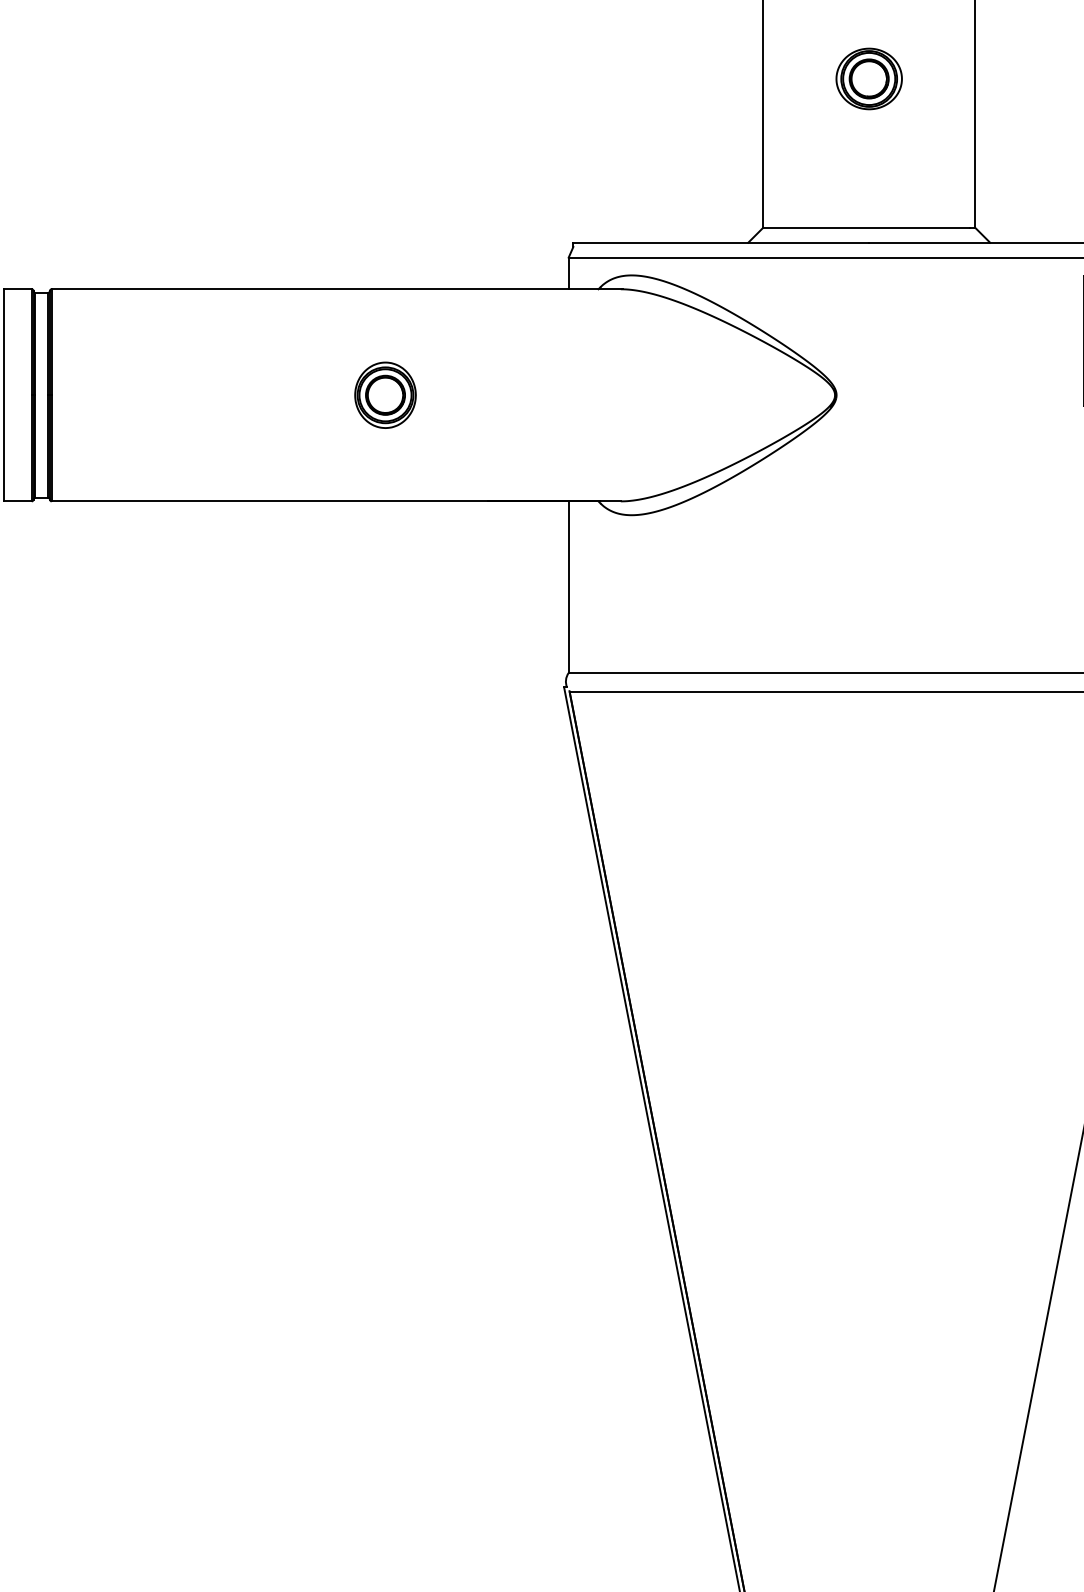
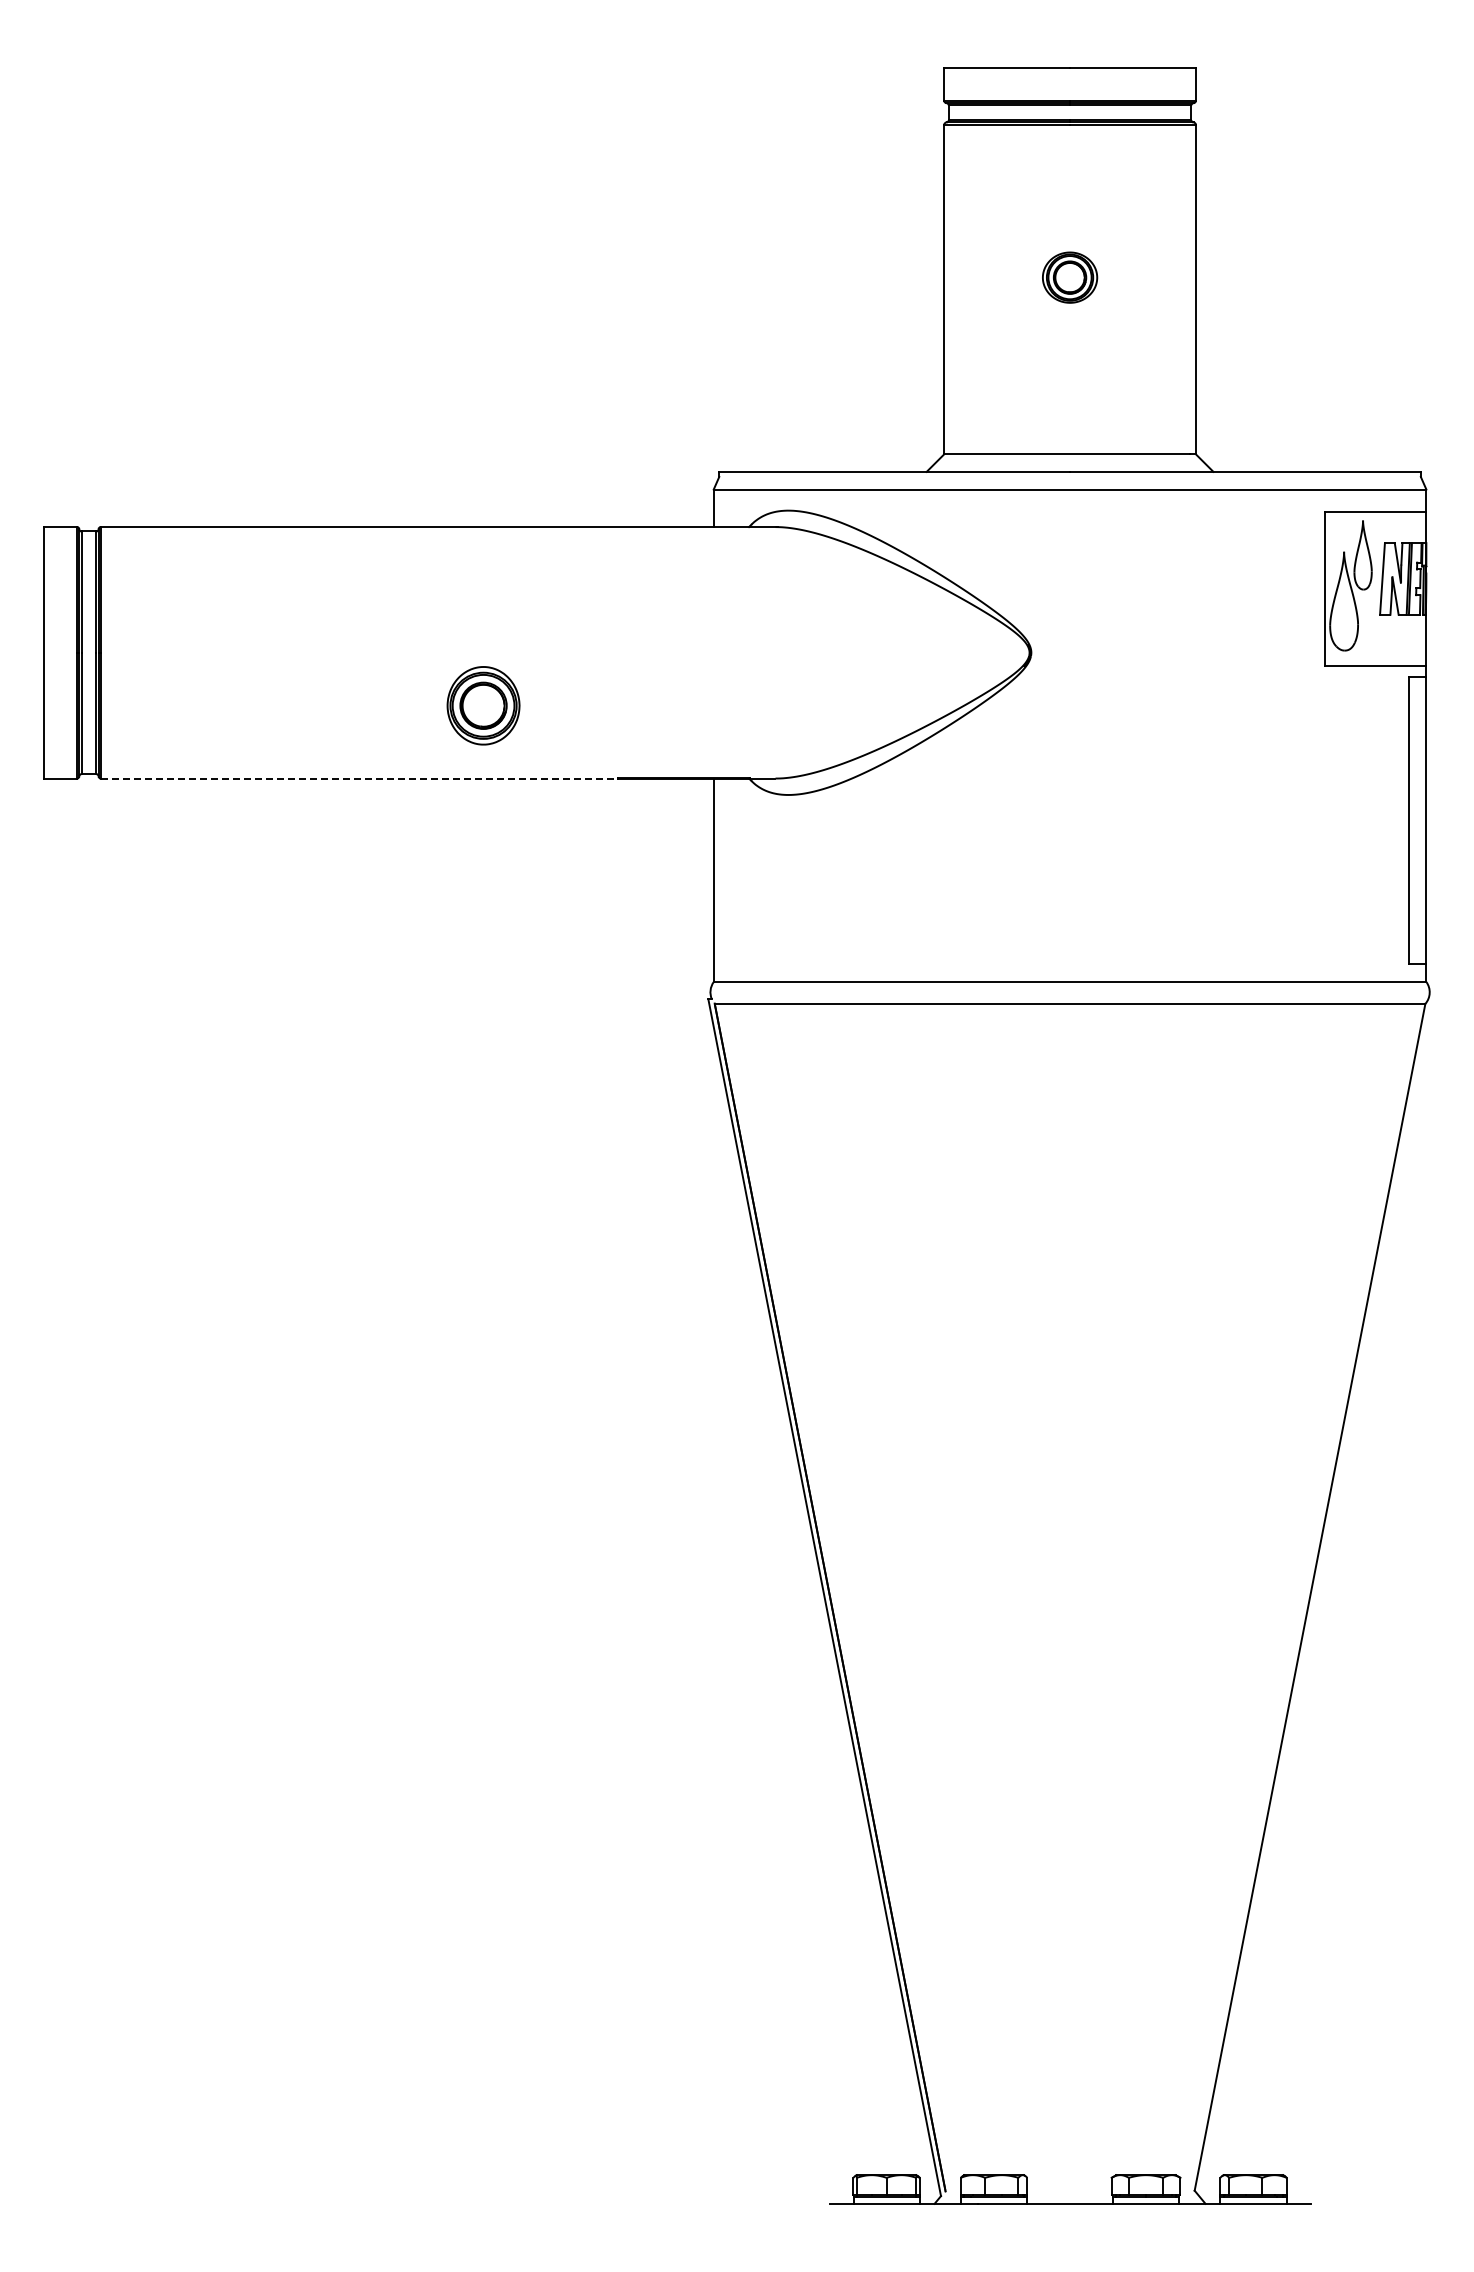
part: (868, 78) -> (1069, 277), size x0.7
part: (385, 395) -> (483, 705), moved
line: (269, 501) -> (359, 778), solid -> dashed

